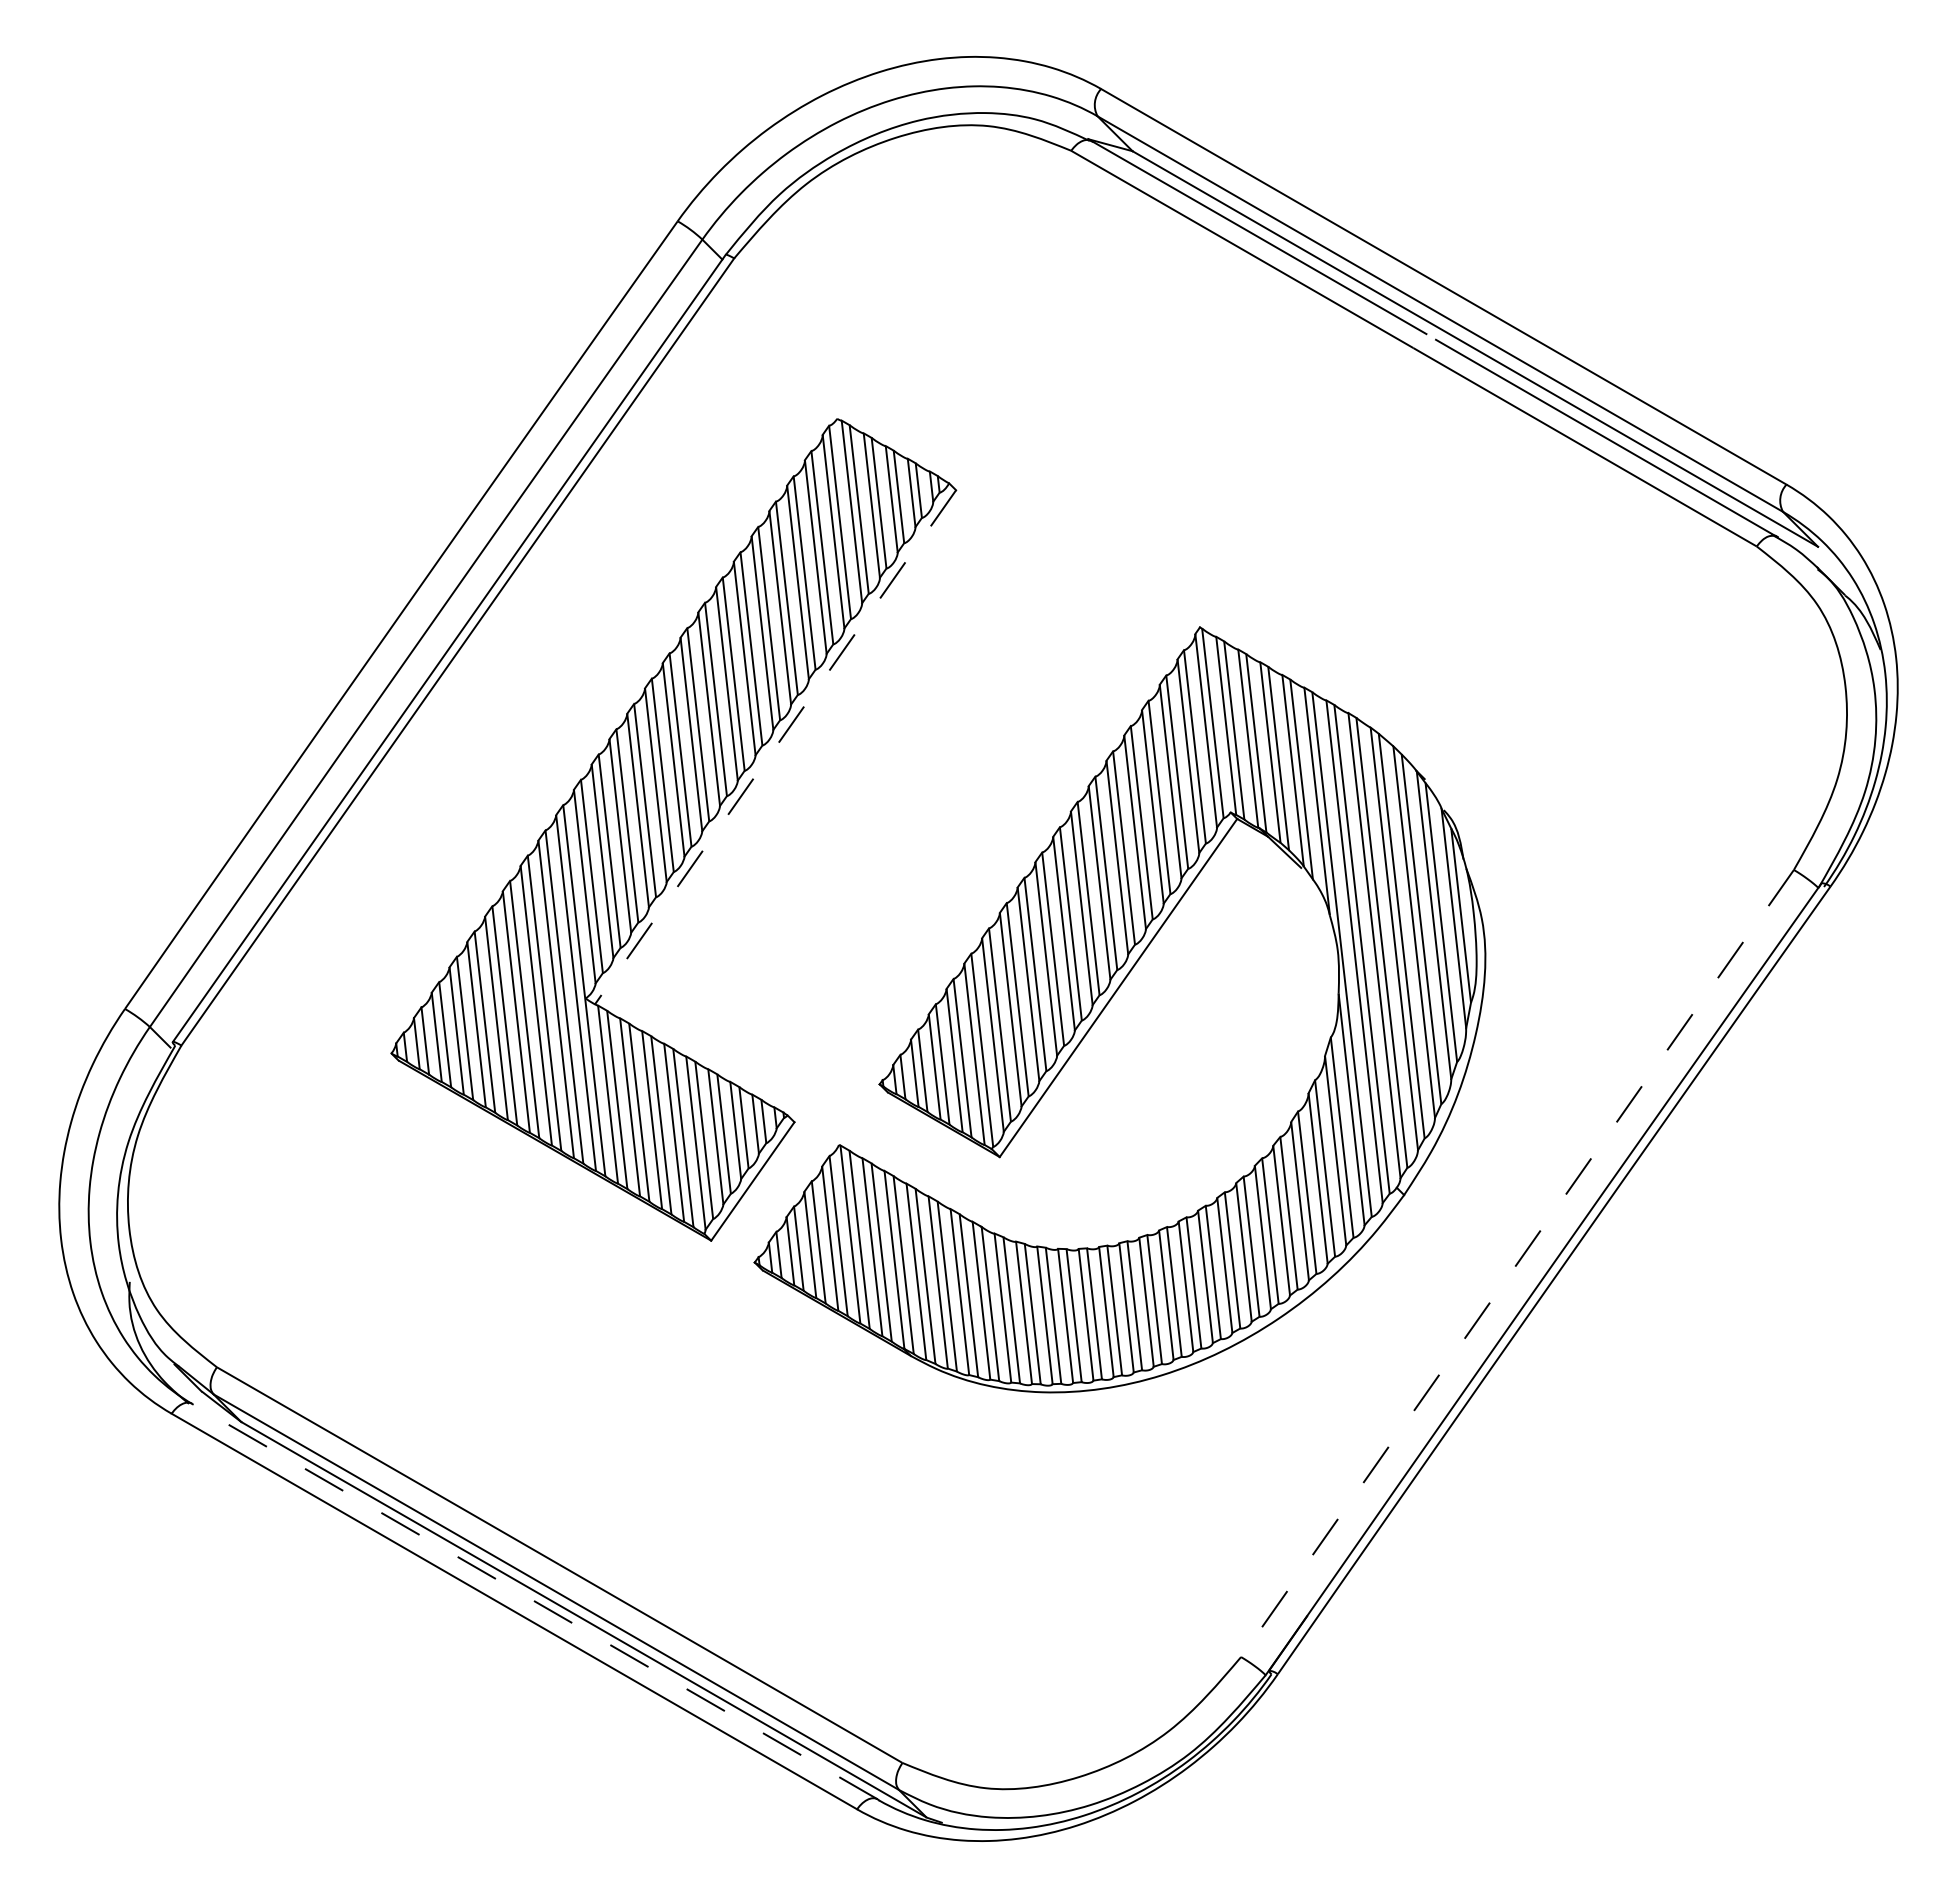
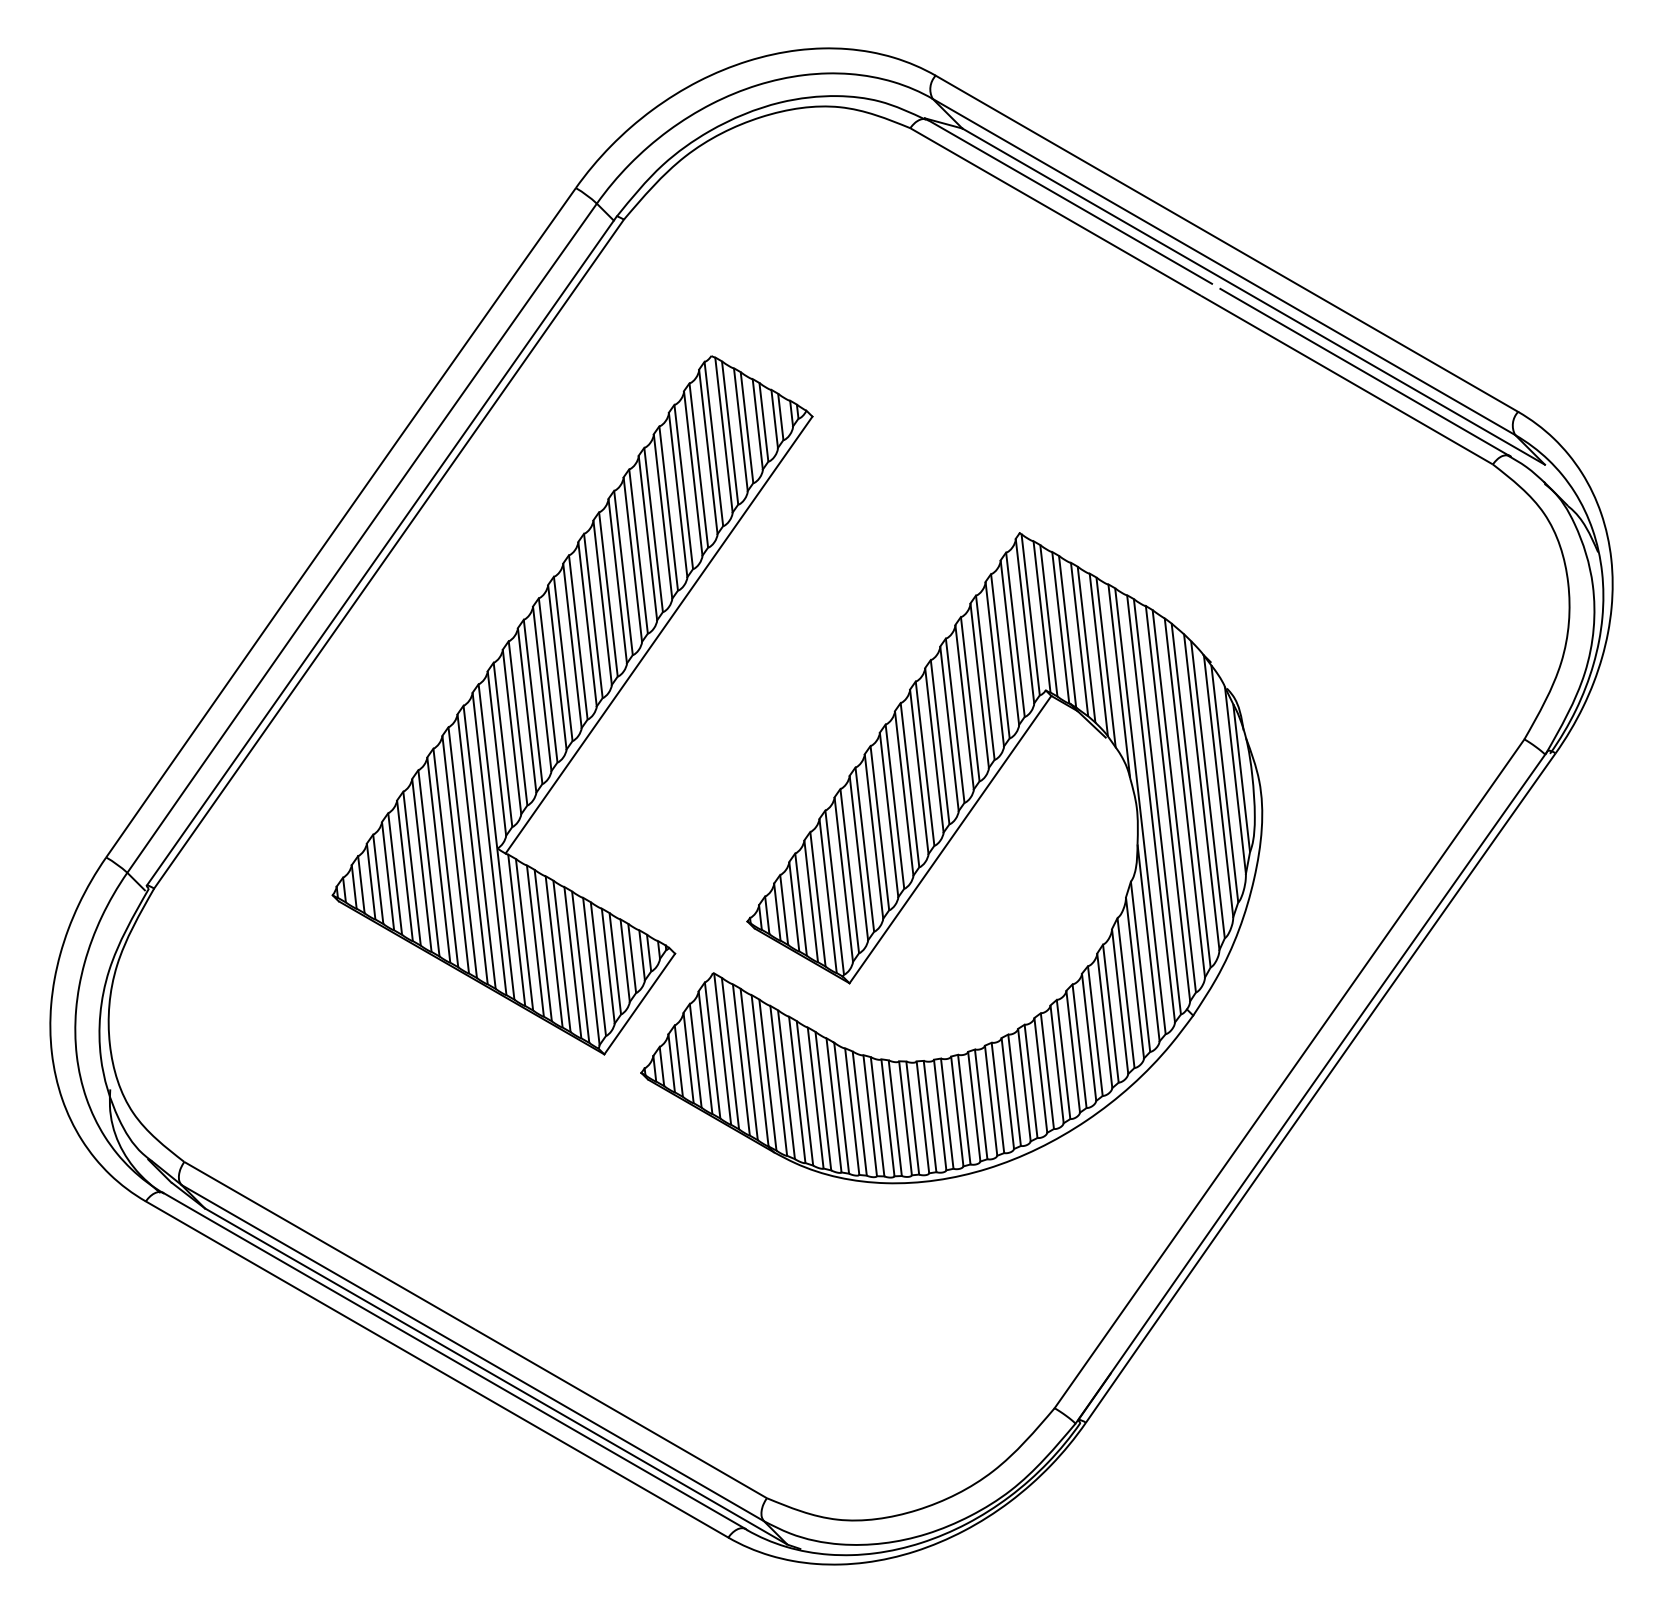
line: (775, 747) -> (658, 635), dashed -> solid
line: (1517, 1263) -> (1289, 1073), dashed -> solid
line: (534, 1601) -> (454, 1360), dashed -> solid

